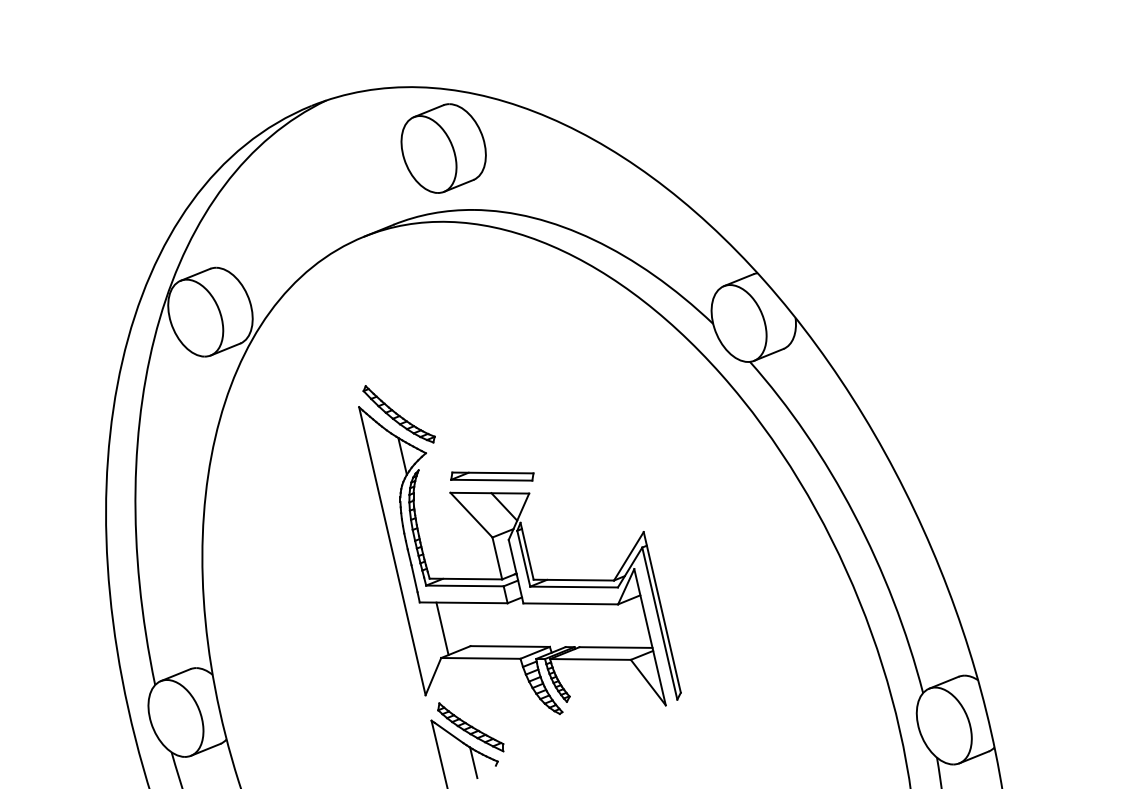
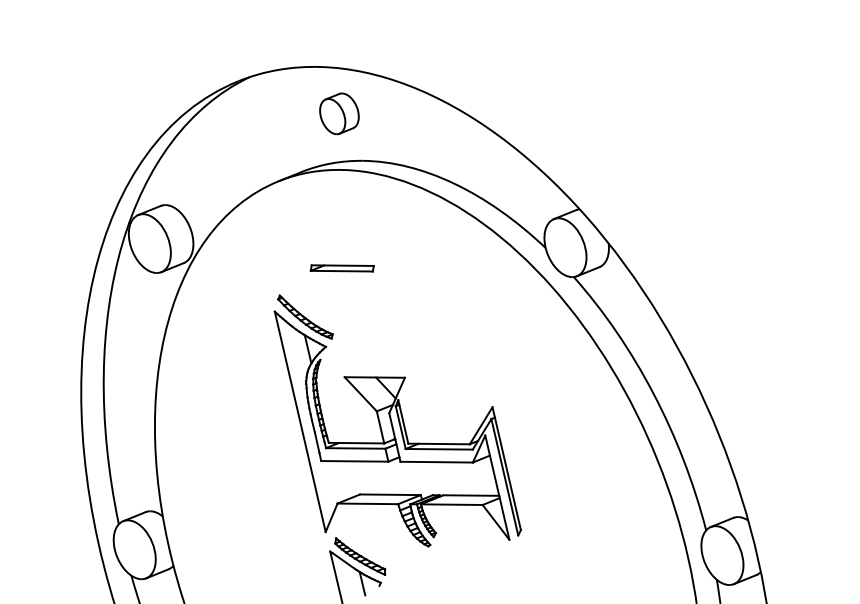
part: (443, 148) -> (339, 113), size x0.6
part: (492, 476) -> (342, 268), moved
line: (442, 628) -> (338, 480), removed

